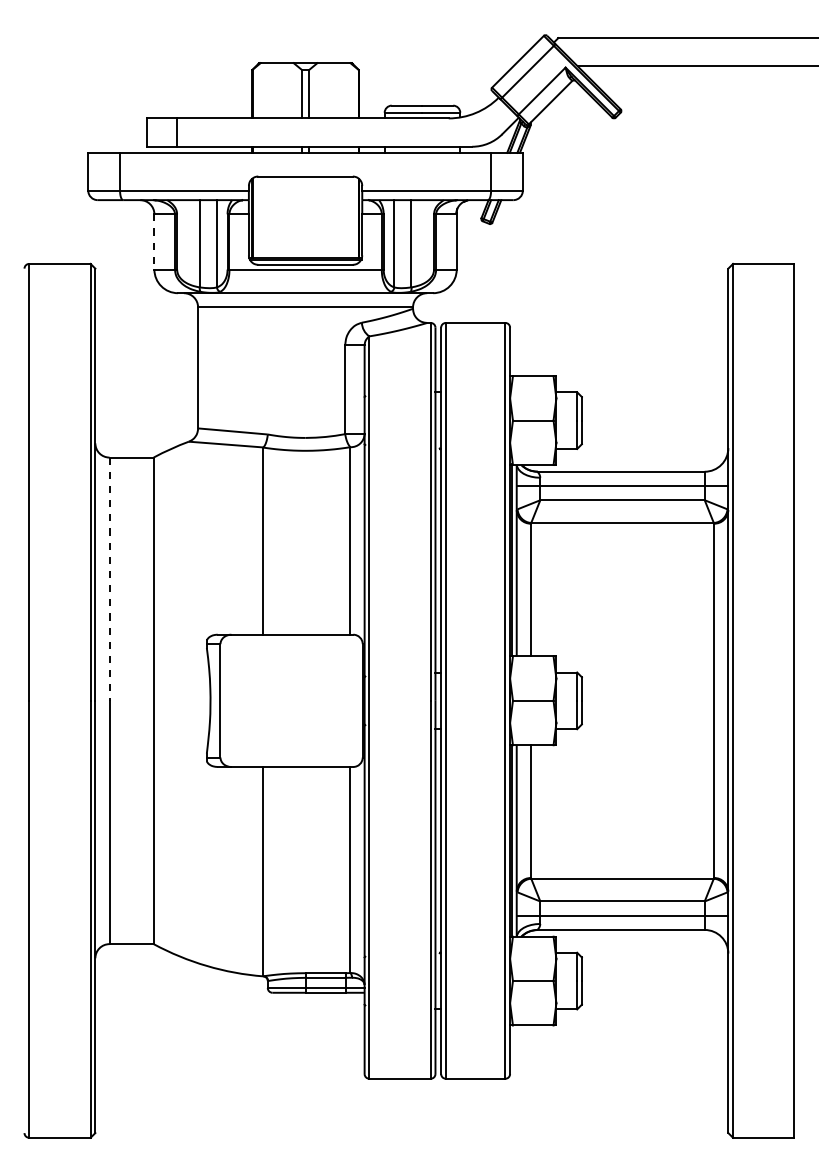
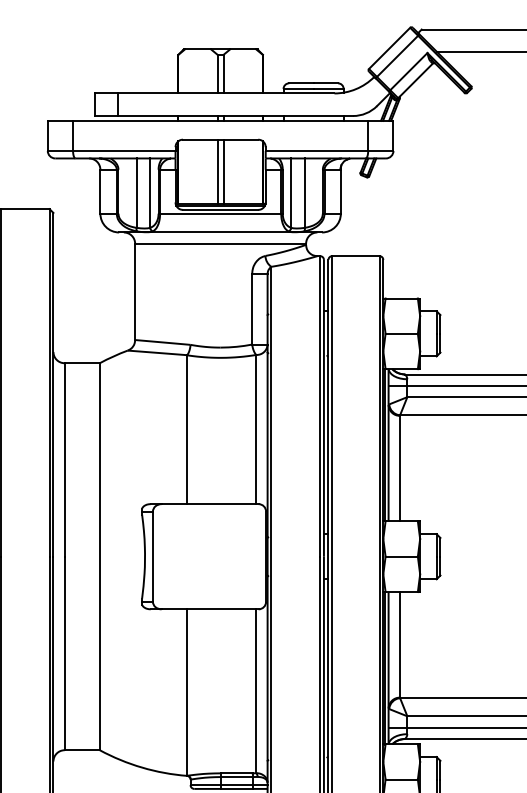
line: (301, 216) -> (217, 171), added
line: (309, 216) -> (223, 171), added
line: (154, 241) -> (100, 191), dashed -> solid
line: (109, 579) -> (64, 460), dashed -> solid

